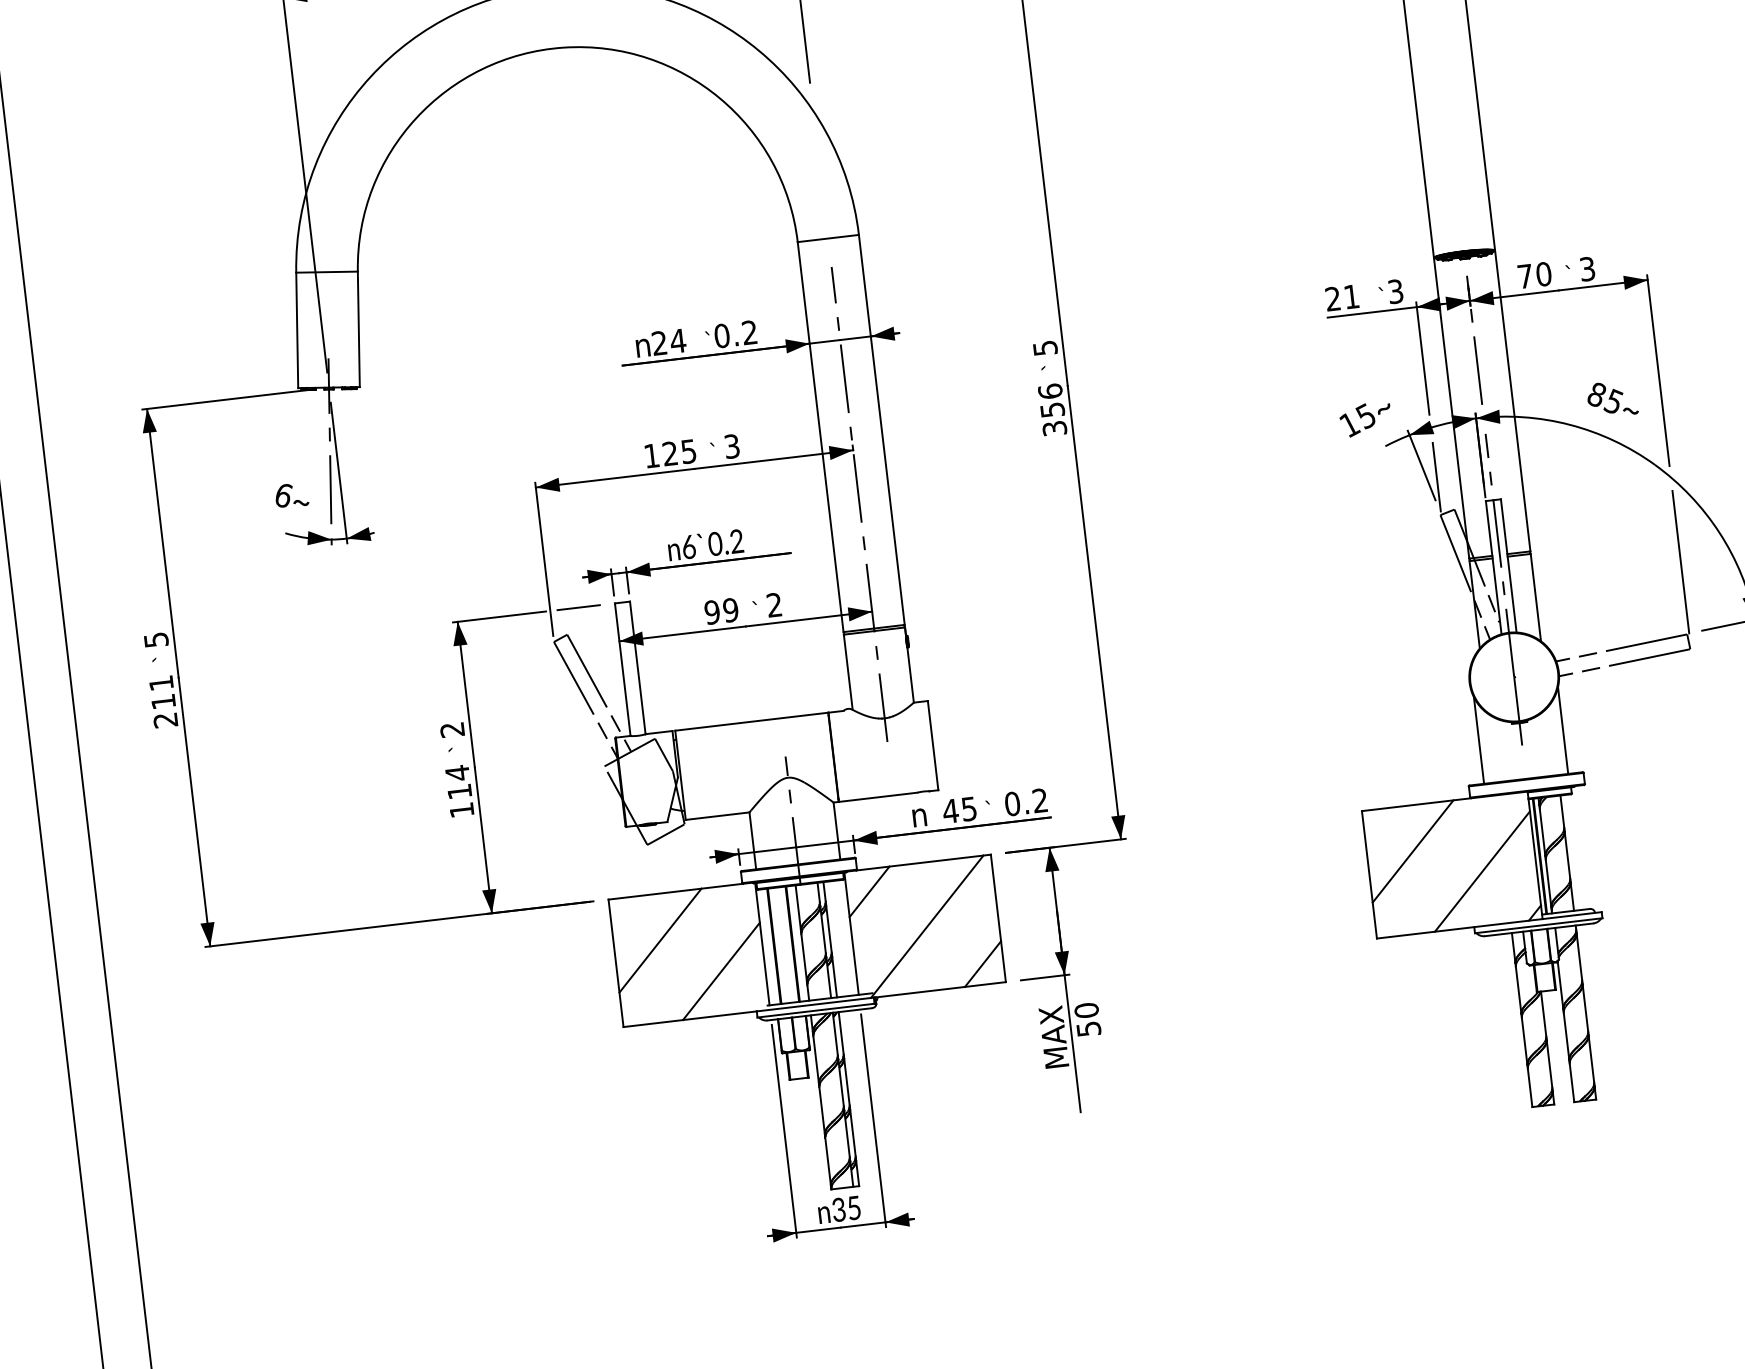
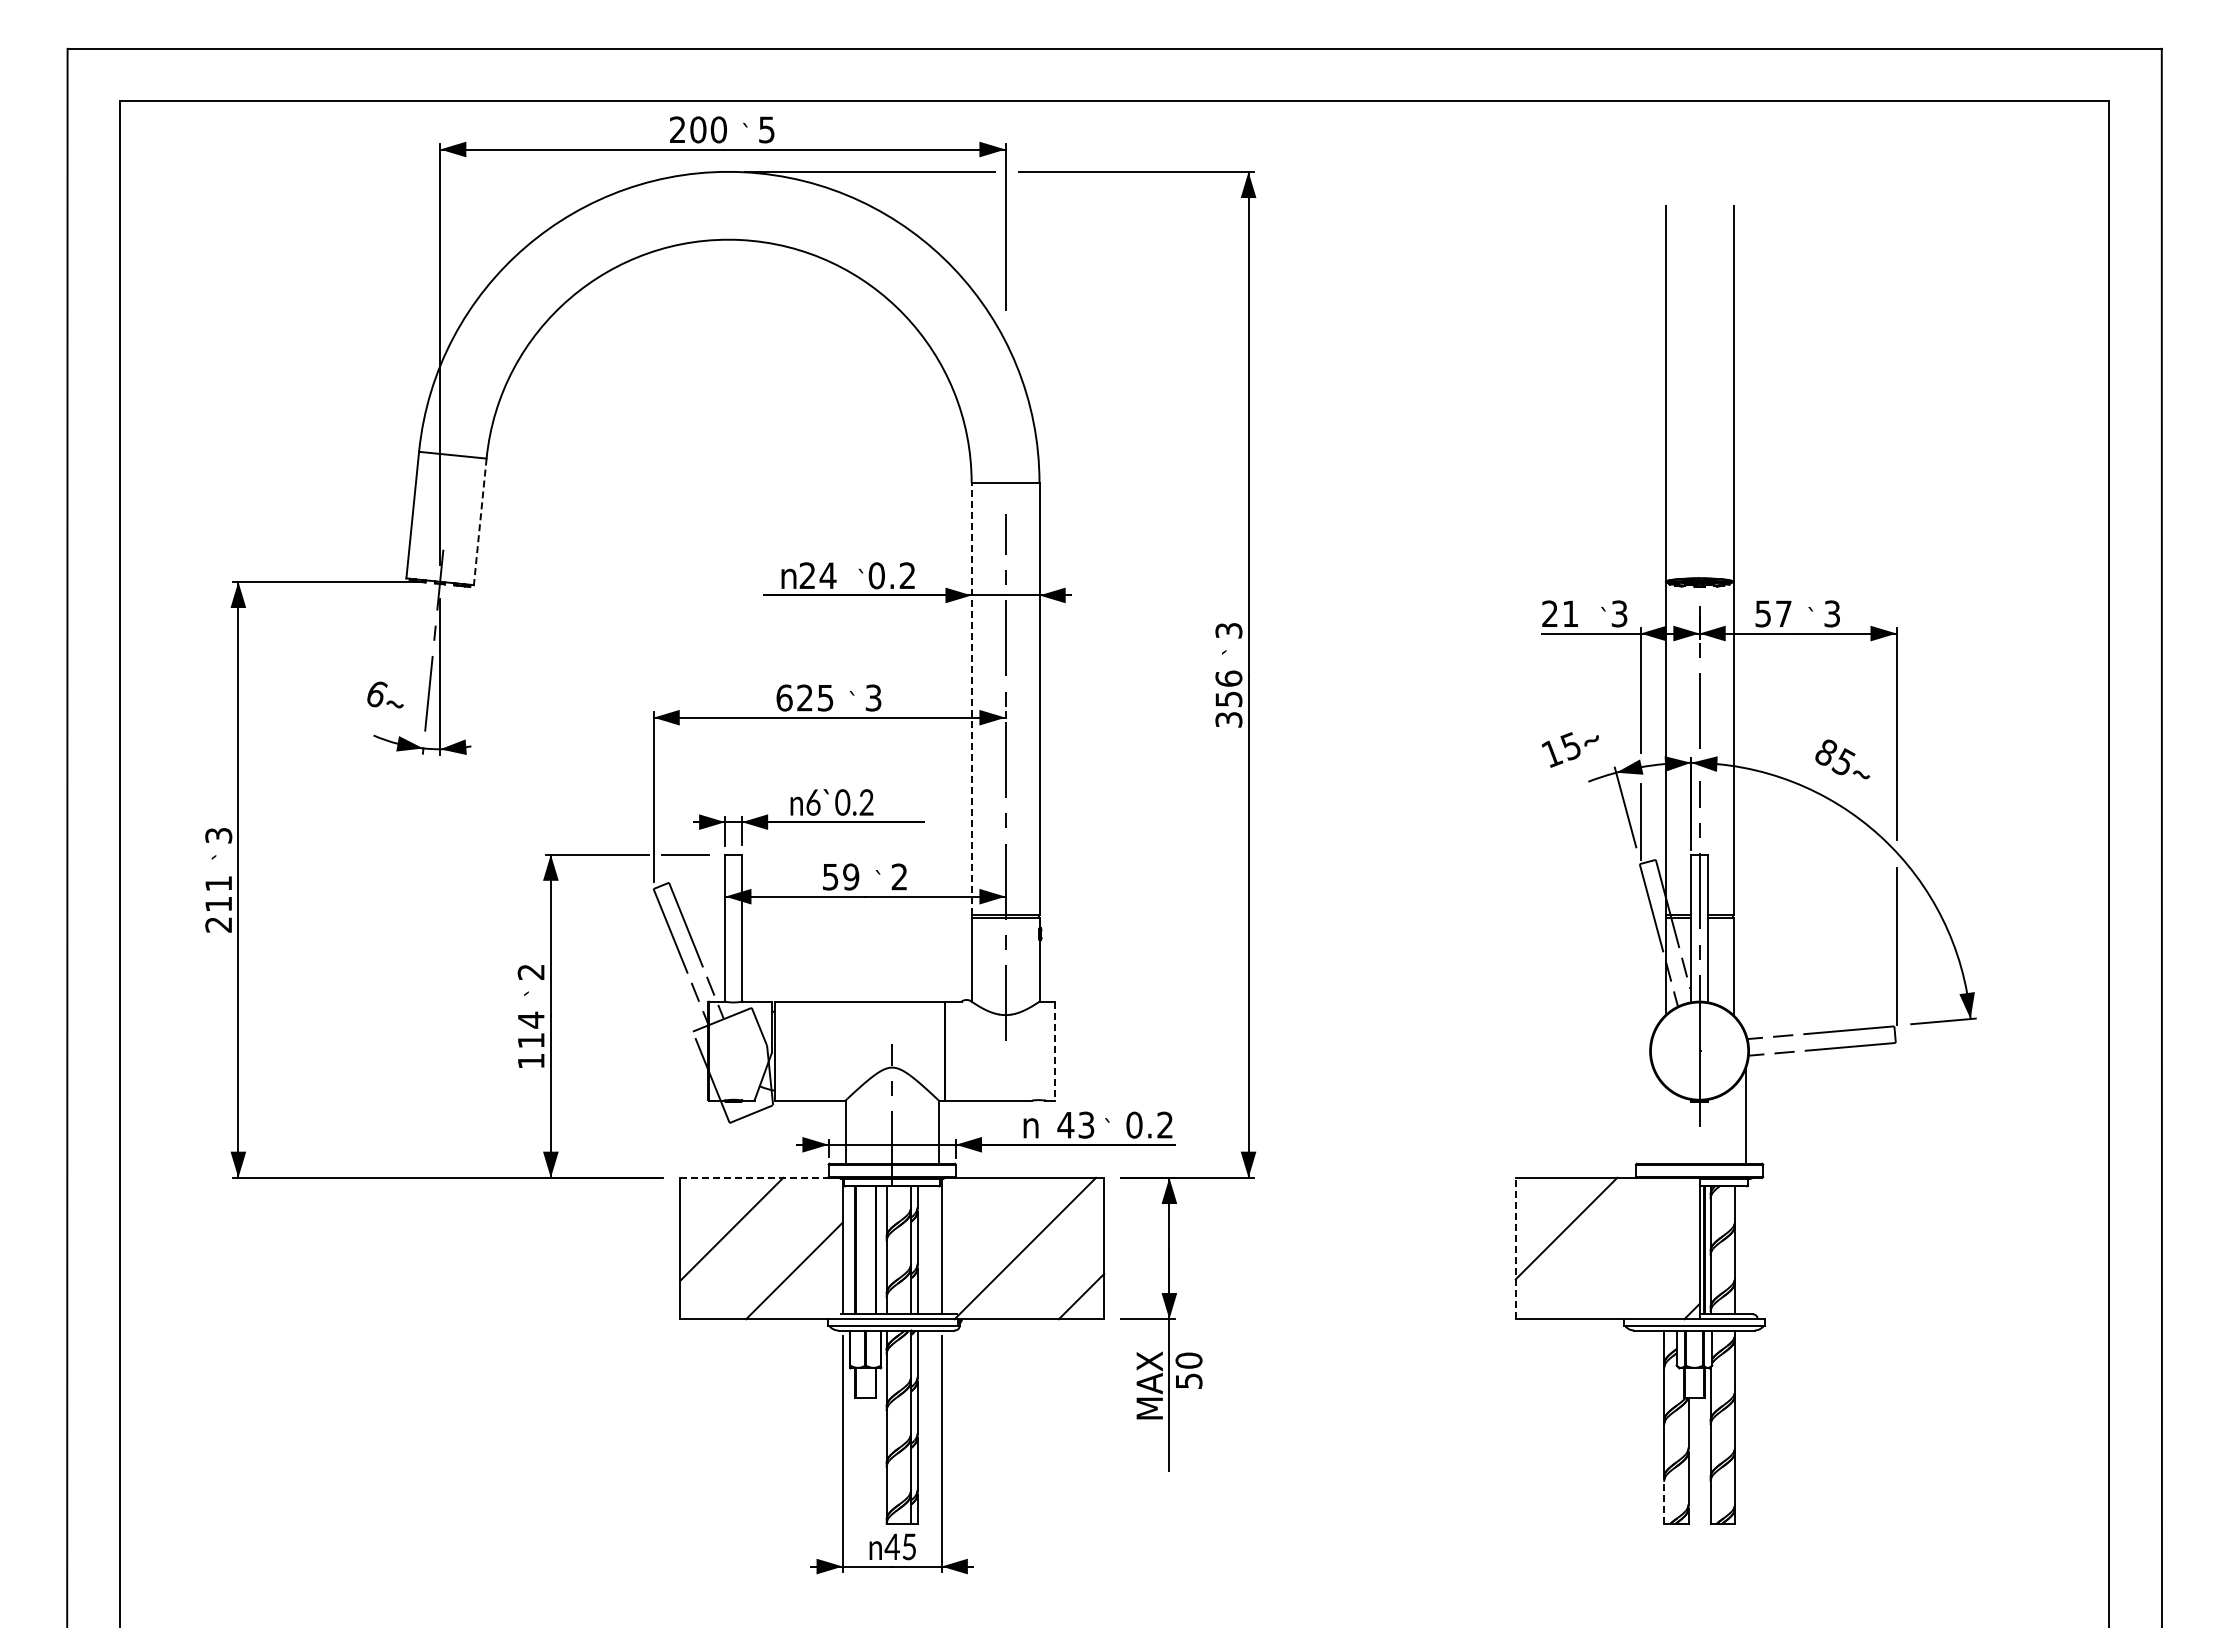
text: (1534, 274) -> (1773, 613), 70 -> 57
line: (359, 328) -> (480, 521), solid -> dashed
text: (1044, 348) -> (1228, 630), 5 -> 3
line: (820, 436) -> (971, 698), solid -> dashed
text: (651, 455) -> (784, 697), 125 -> 625
text: (712, 611) -> (830, 876), 99 -> 59
text: (156, 639) -> (218, 835), 5 -> 3
line: (1478, 740) -> (1652, 1115), removed
line: (933, 745) -> (1055, 1051), solid -> dashed
text: (969, 808) -> (1086, 1124), 45 -> 43
line: (1482, 871) -> (1639, 1259), removed
line: (1369, 874) -> (1515, 1248), solid -> dashed
line: (675, 891) -> (754, 1177), solid -> dashed
line: (869, 891) -> (966, 1202), removed
line: (1530, 1087) -> (1664, 1501), solid -> dashed
text: (839, 1209) -> (892, 1546), 35 -> 45

